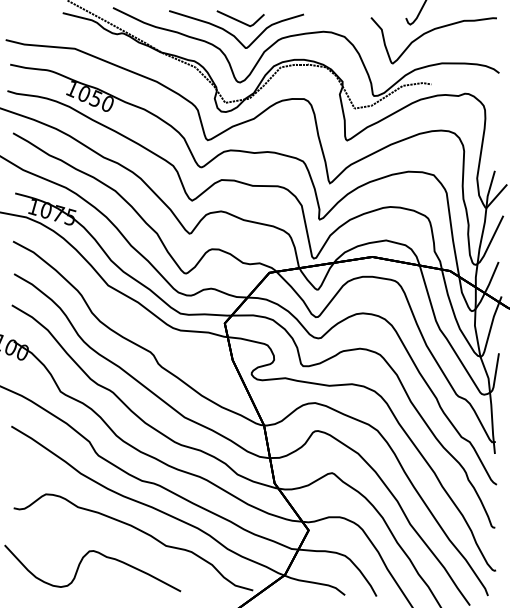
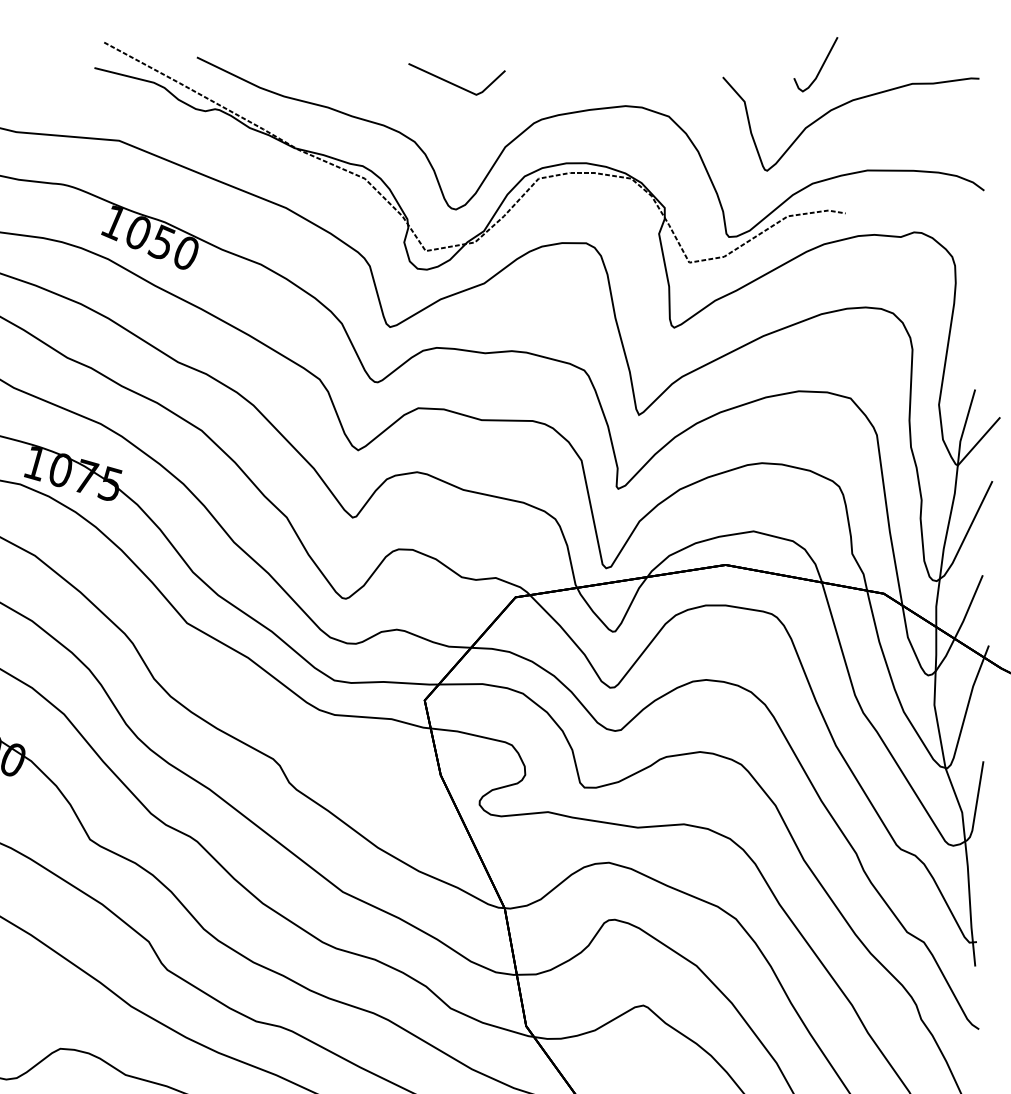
curve: (233, 34) -> (442, 111), removed

